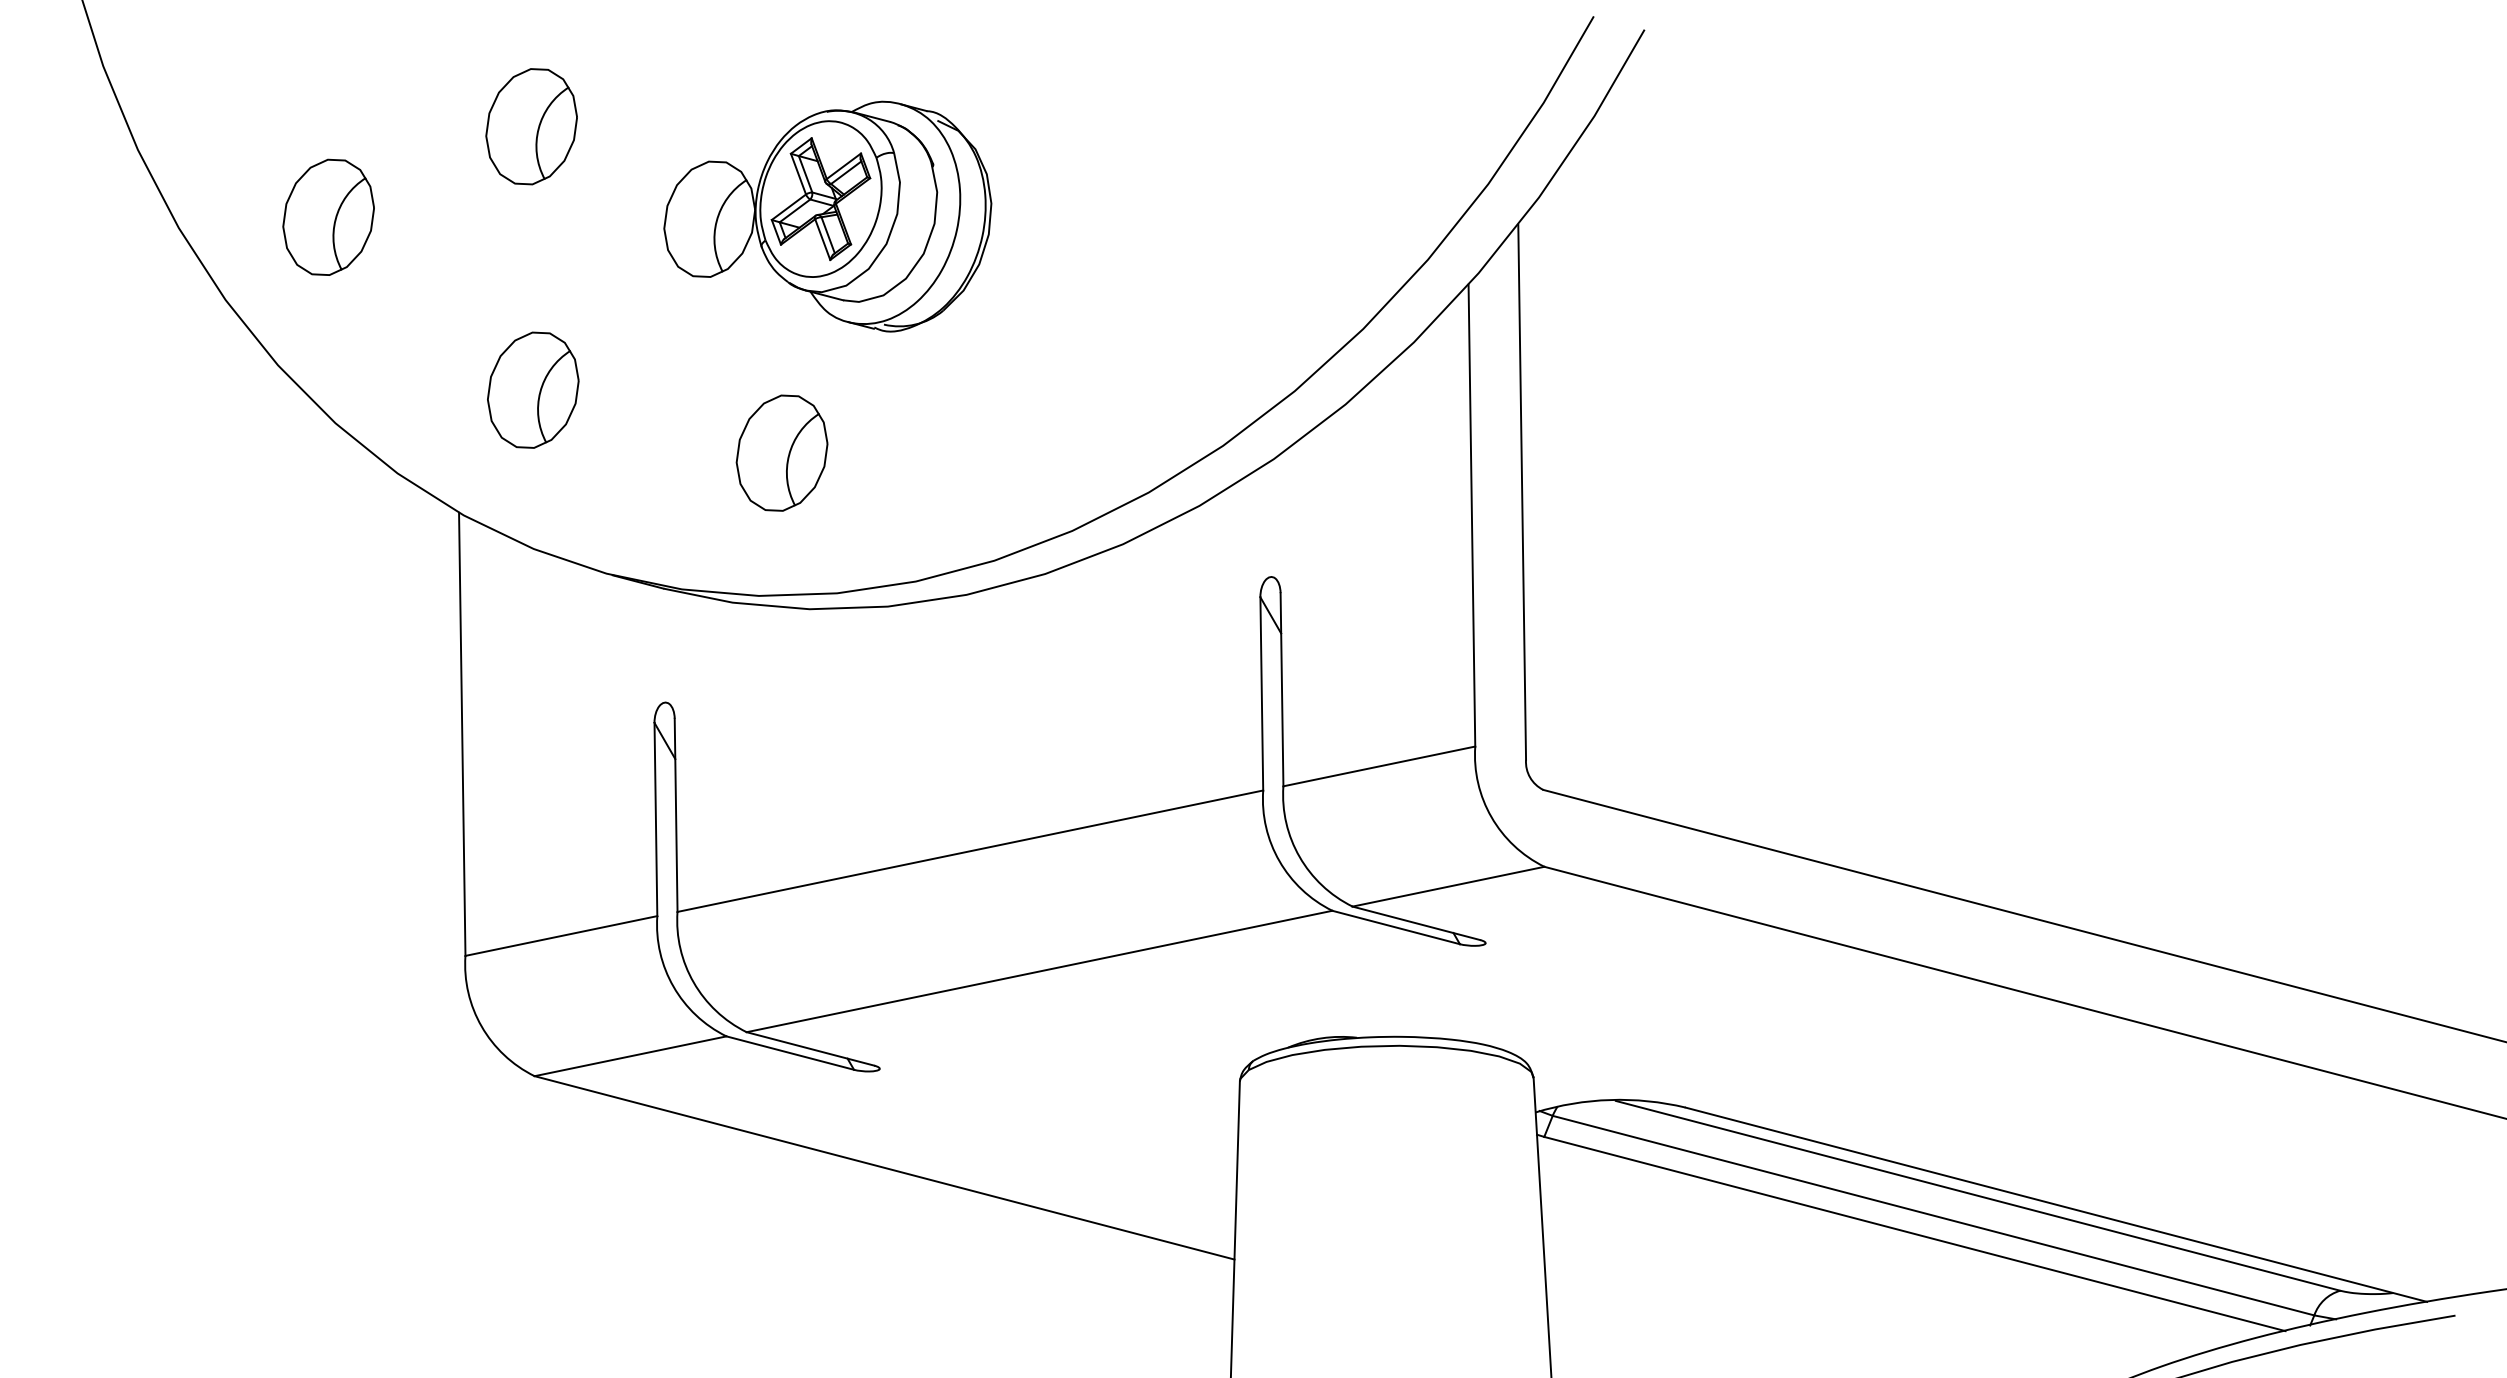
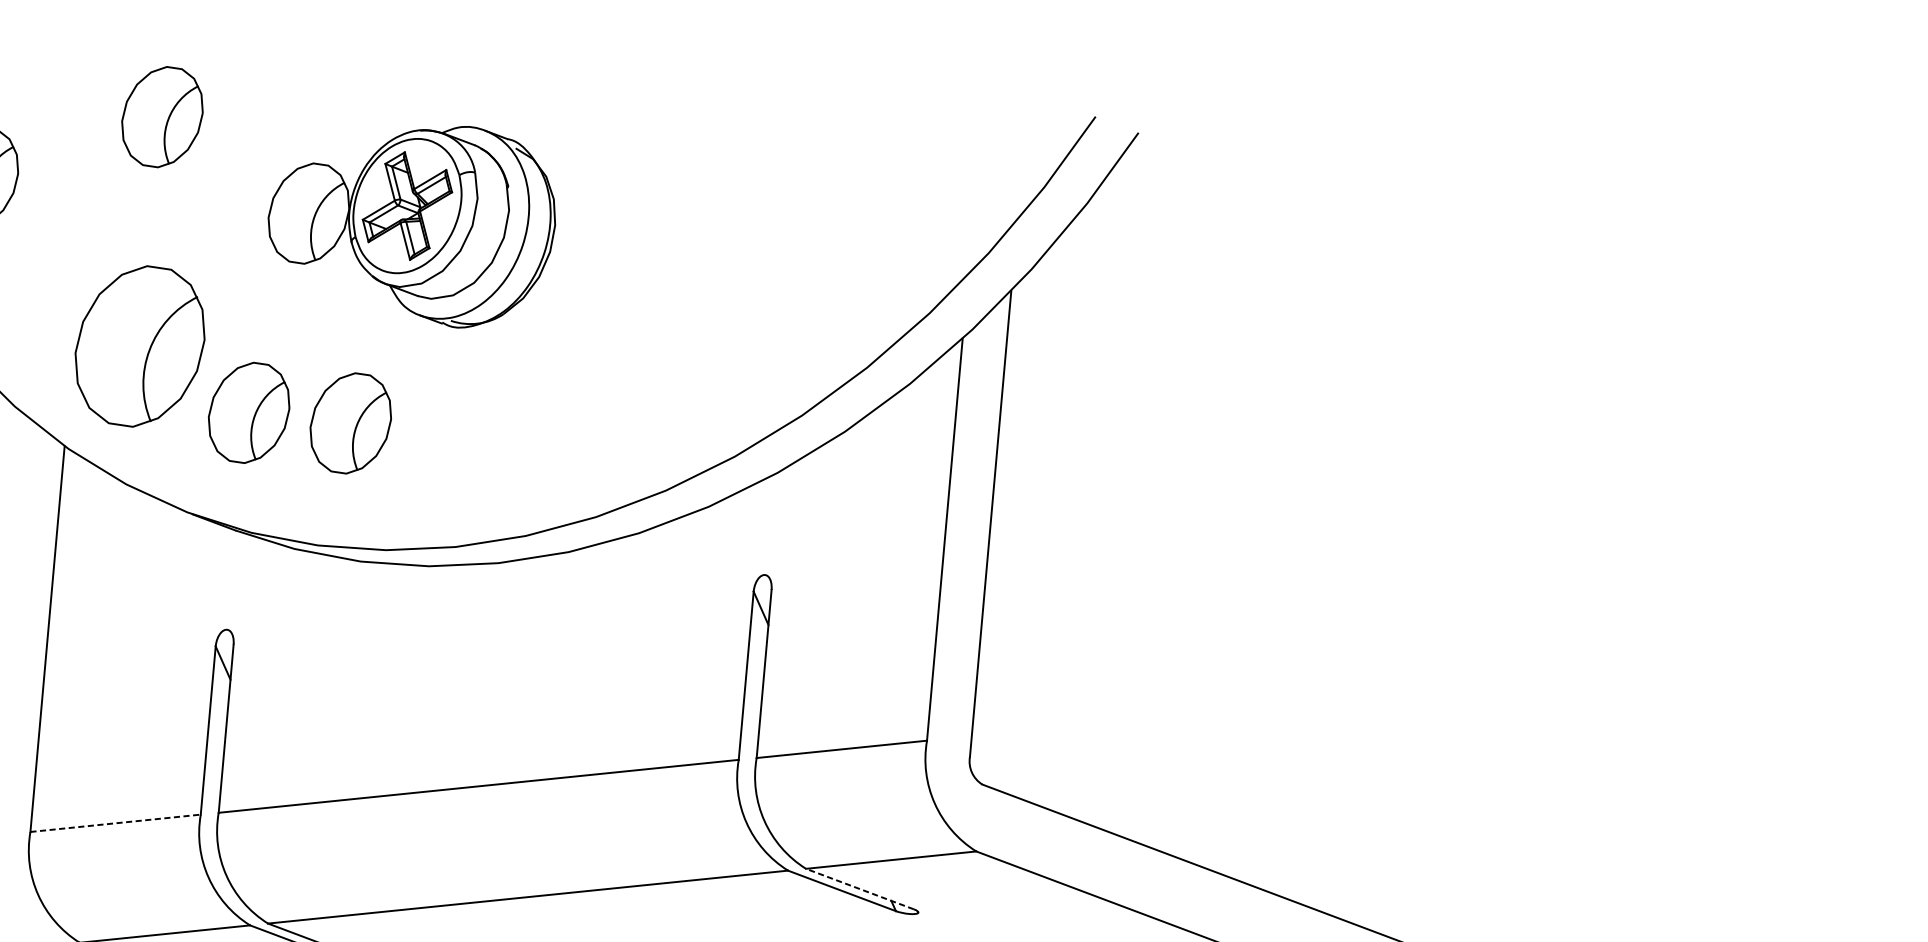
part: (533, 389) -> (140, 345), size x1.6
part: (664, 452) -> (248, 412), added
line: (1416, 923) -> (860, 889), solid -> dashed
line: (561, 936) -> (115, 823), solid -> dashed

